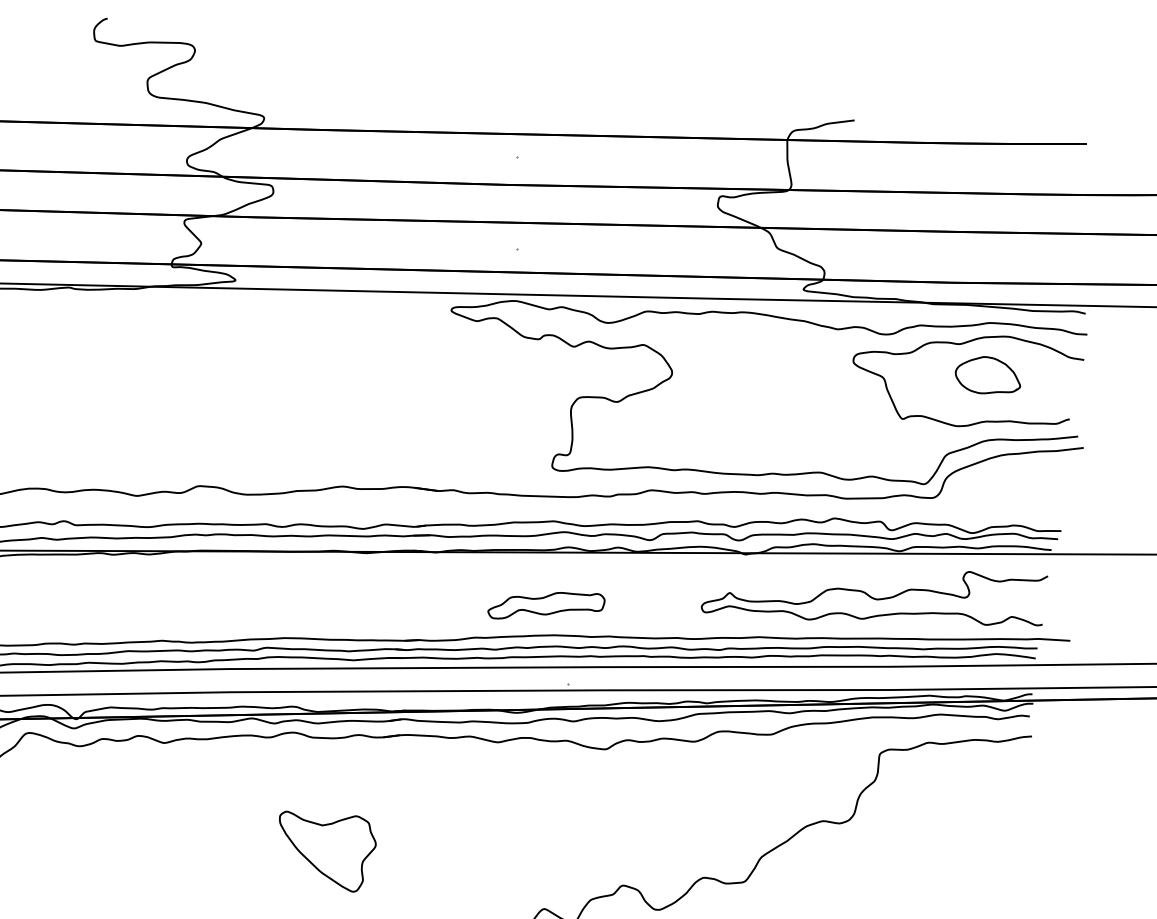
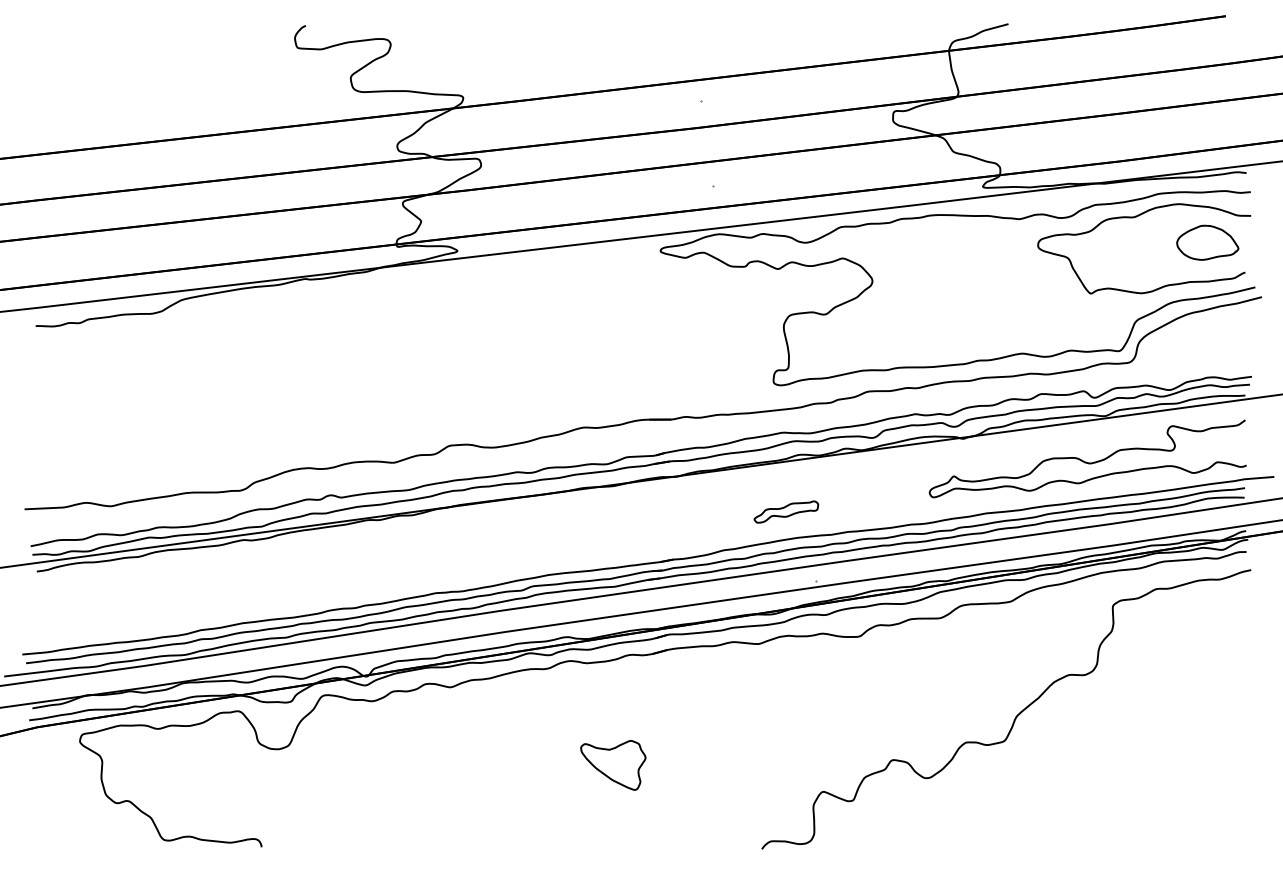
part: (988, 375) -> (1207, 242), moved
part: (546, 605) -> (786, 511), size x0.6
part: (325, 850) -> (613, 765), size x0.7

